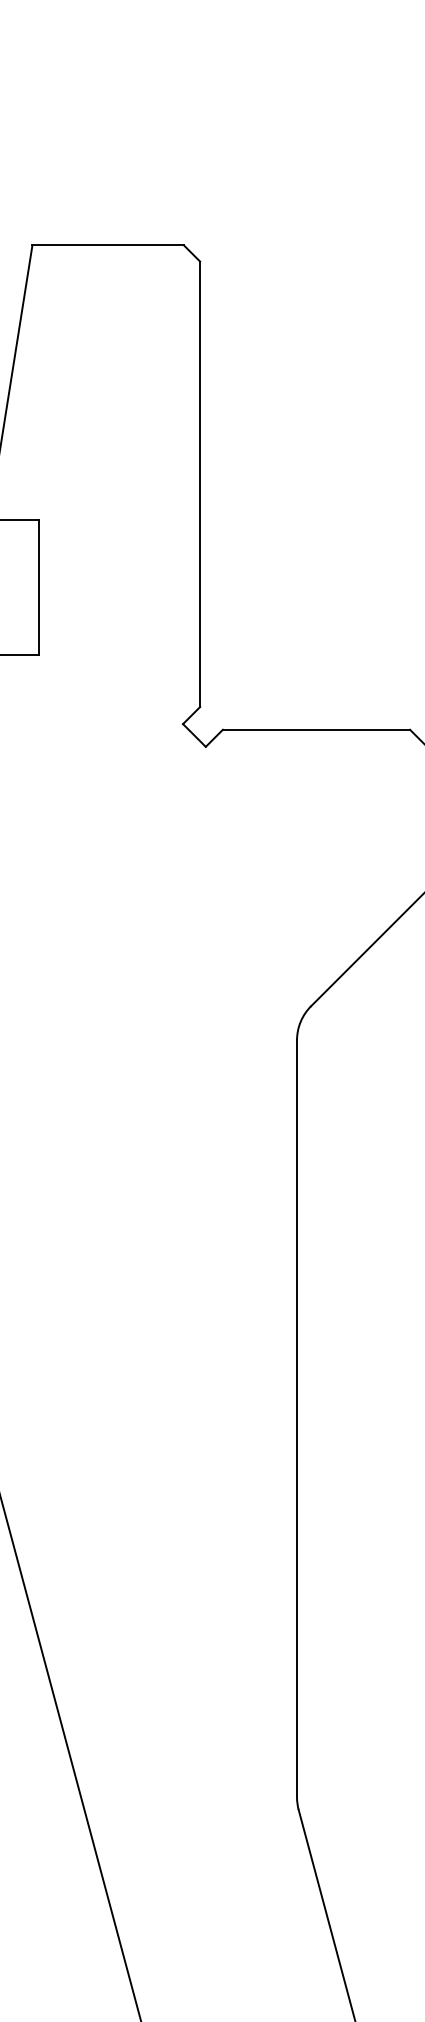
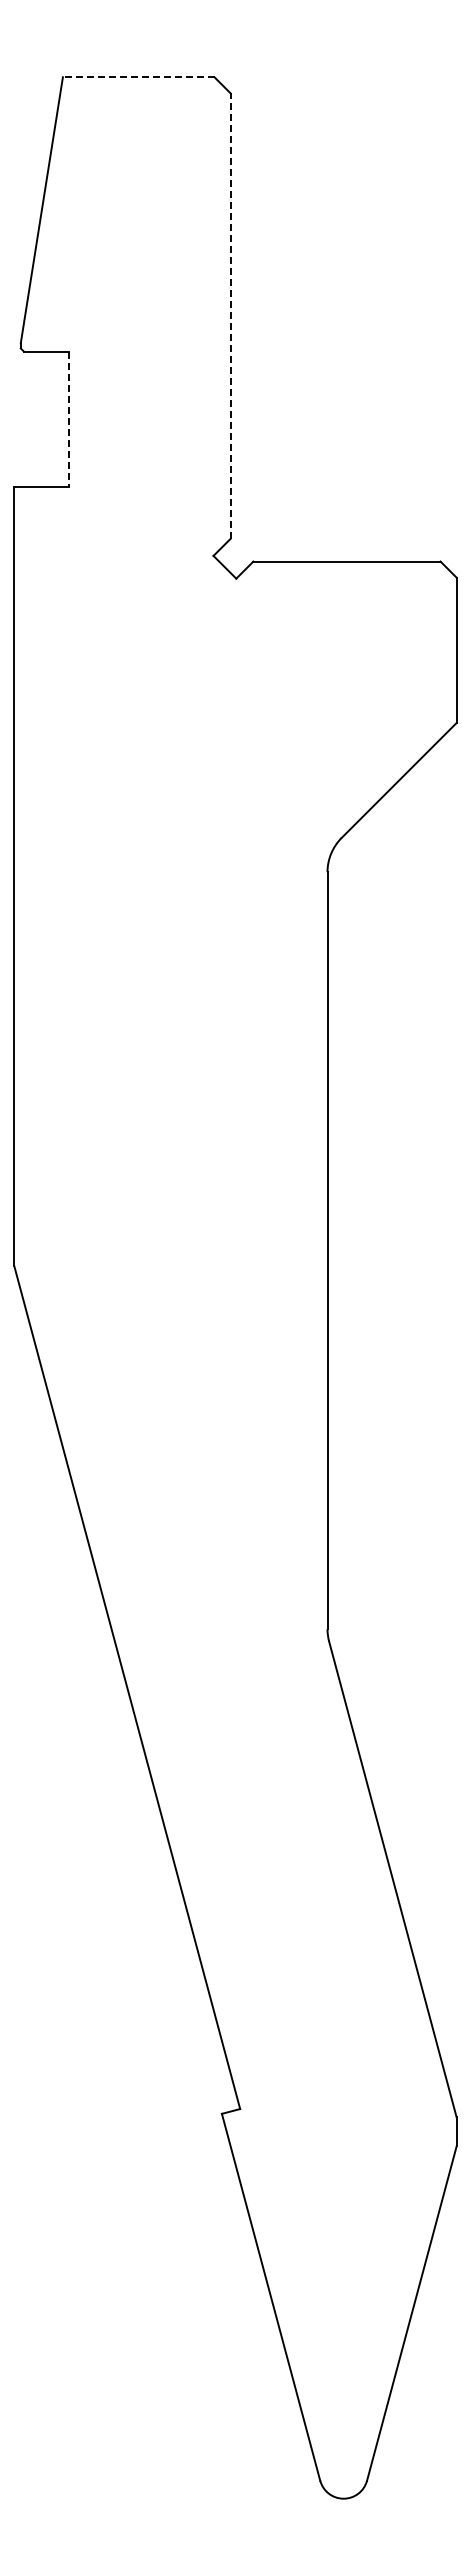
line: (108, 245) -> (138, 77), solid -> dashed
line: (200, 484) -> (230, 316), solid -> dashed
line: (39, 587) -> (69, 419), solid -> dashed

